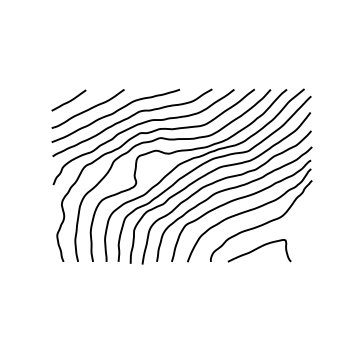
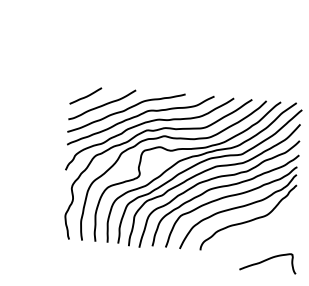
curve: (259, 248) -> (268, 260), moved

